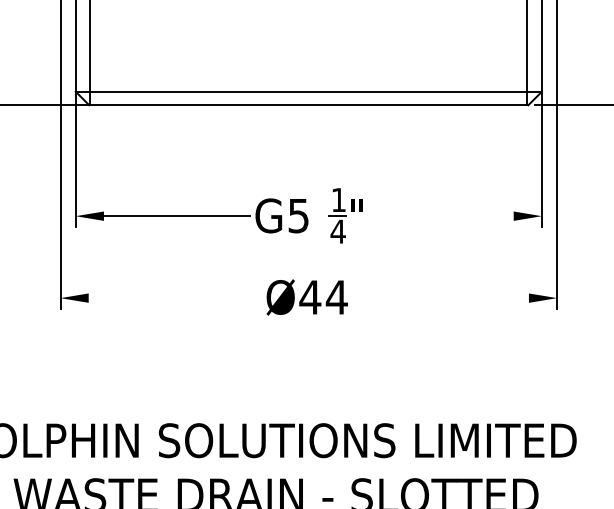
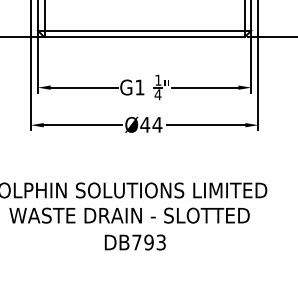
text: (297, 215) -> (139, 87), G5 -> G1
line: (439, 215) -> (204, 87), added
line: (173, 298) -> (82, 125), added
line: (441, 298) -> (205, 125), added

